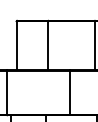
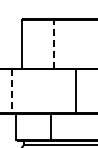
line: (48, 44) -> (53, 43), solid -> dashed
line: (7, 92) -> (12, 91), solid -> dashed

